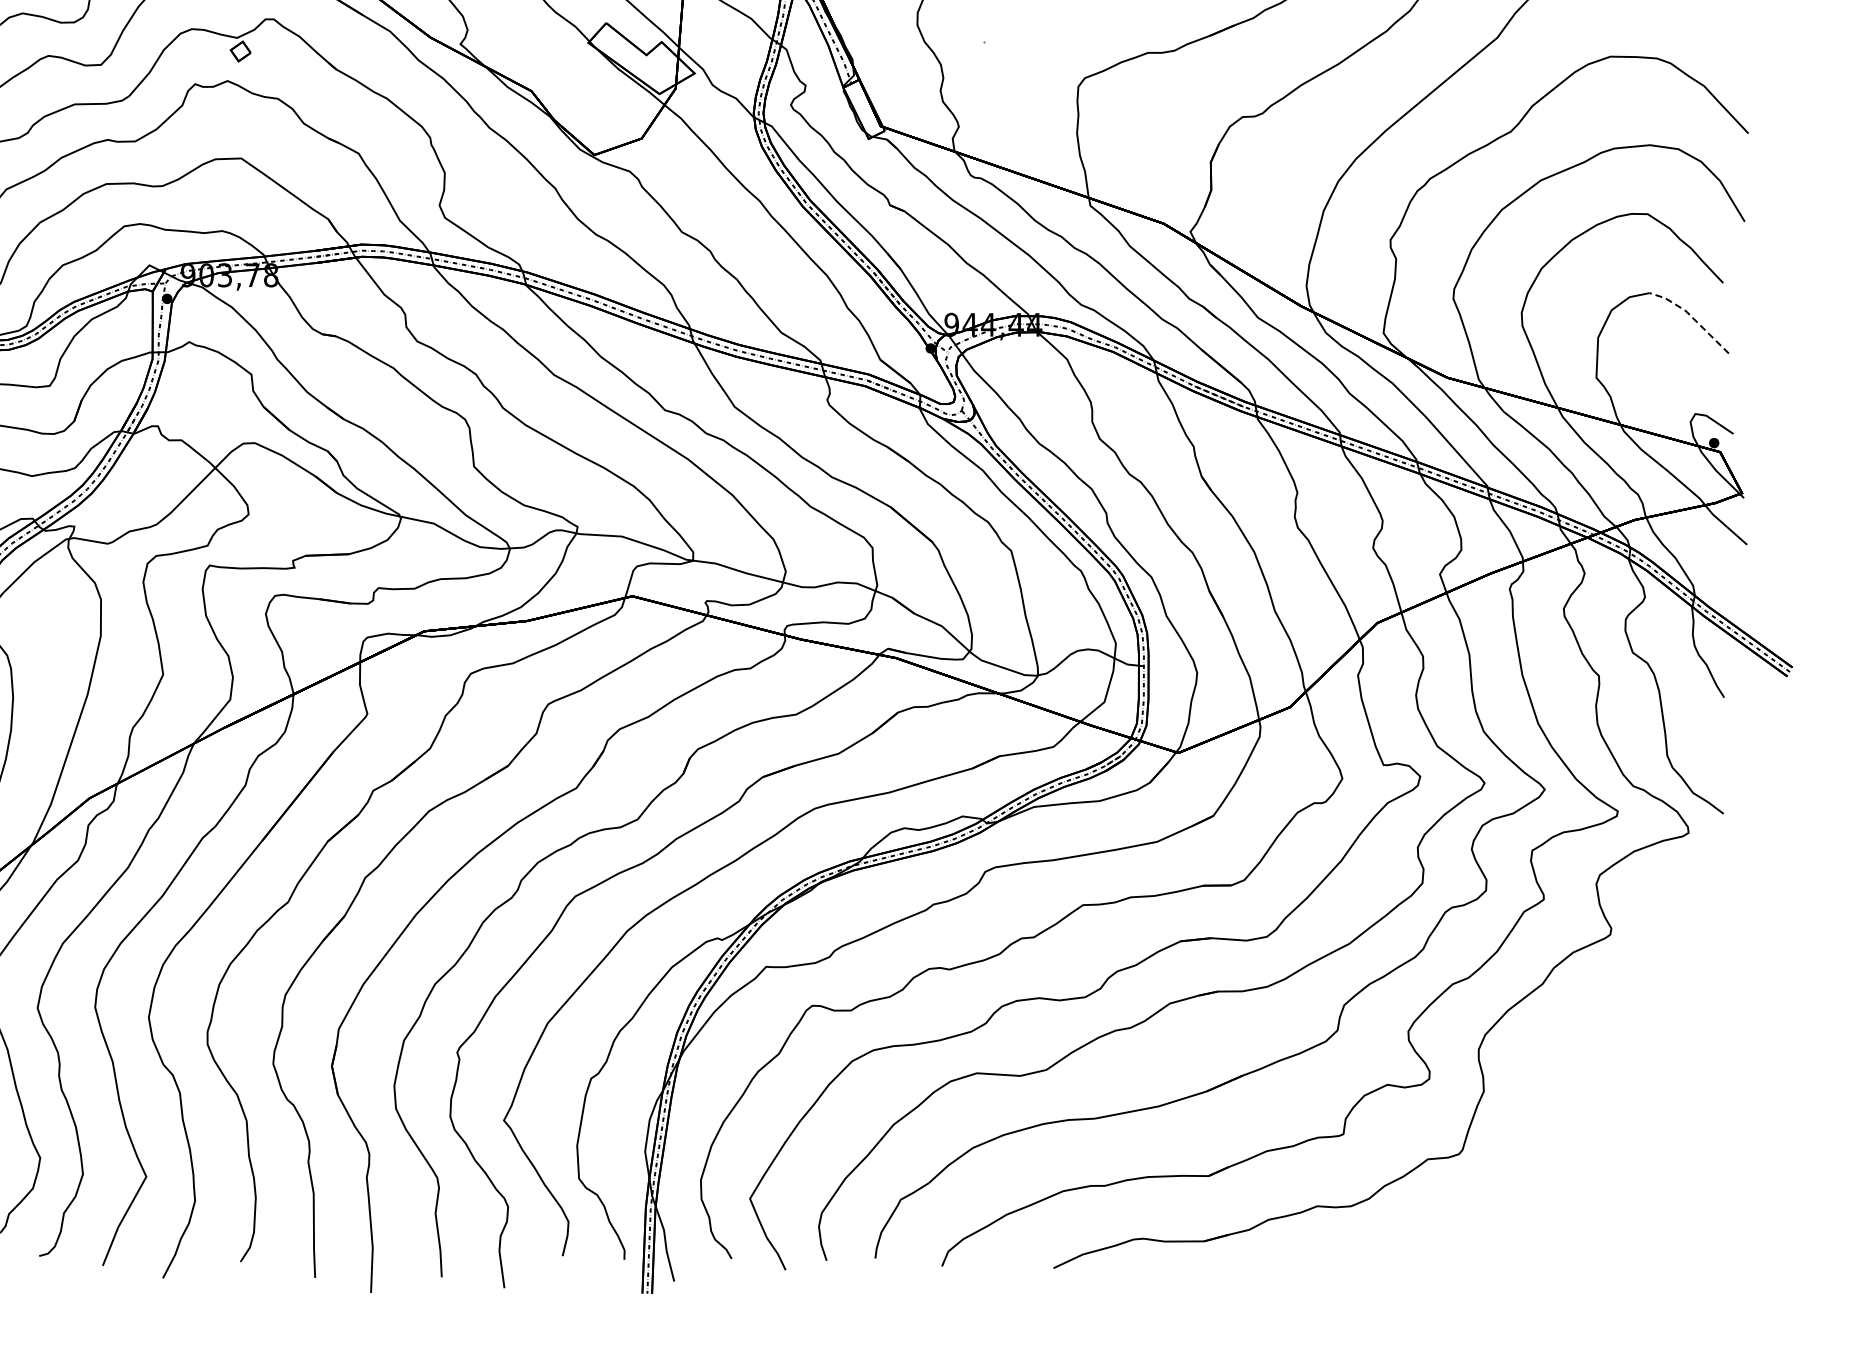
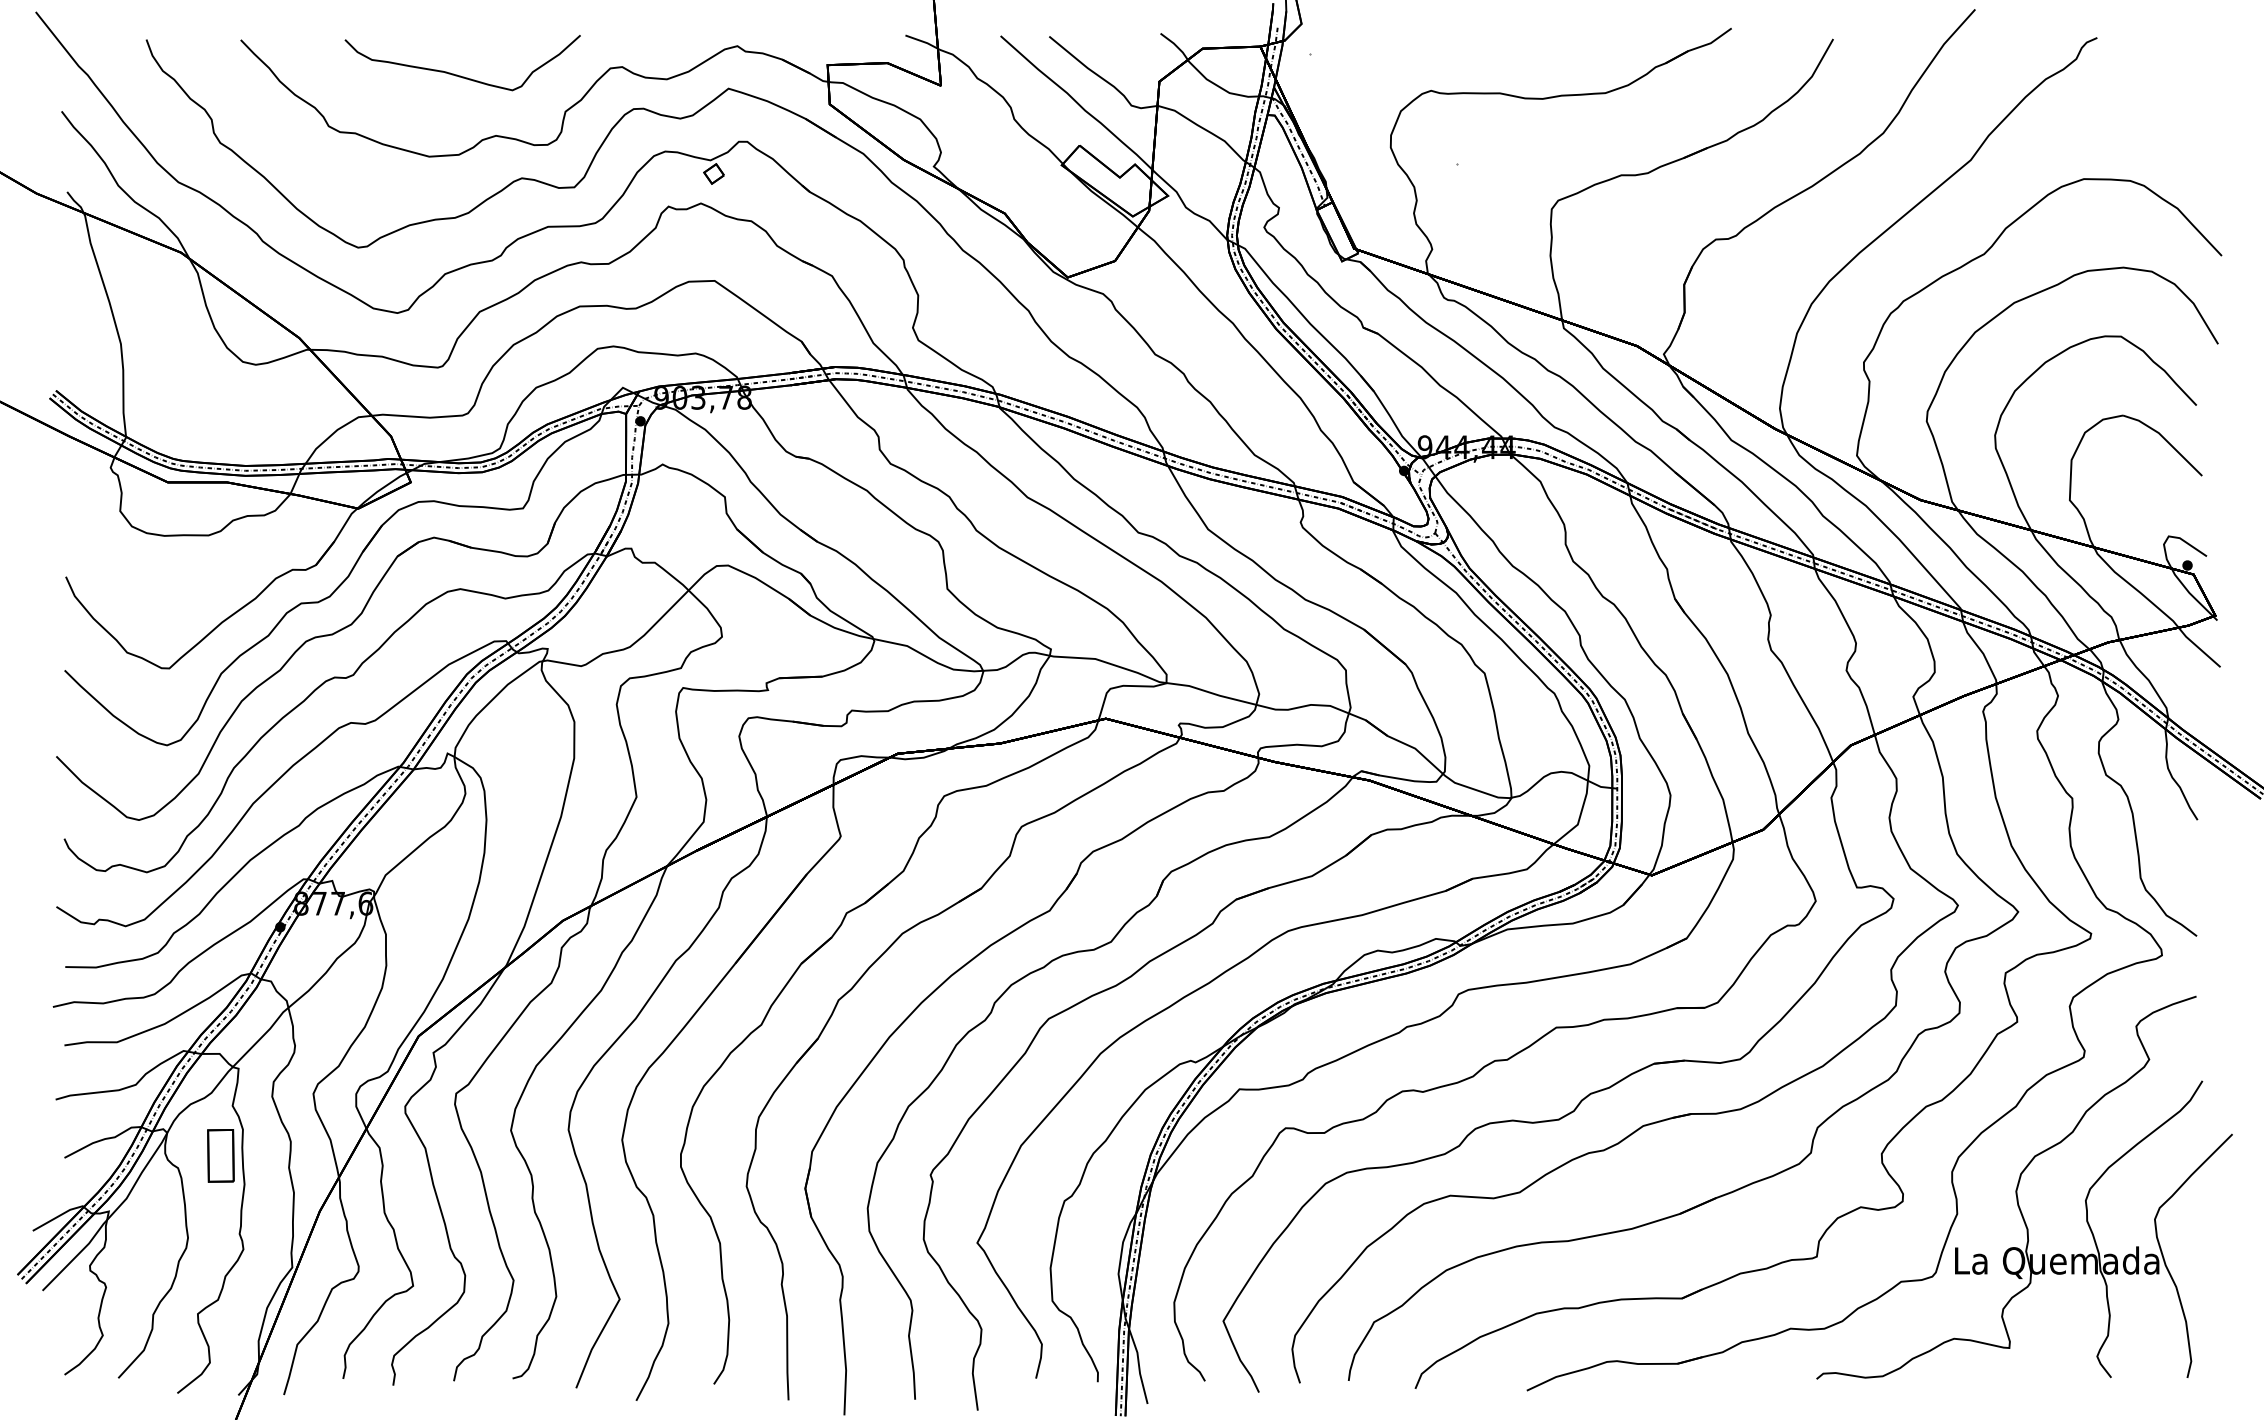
line: (1692, 317) -> (2165, 439), dashed -> solid
part: (1551, 1065) -> (2024, 1187), added

